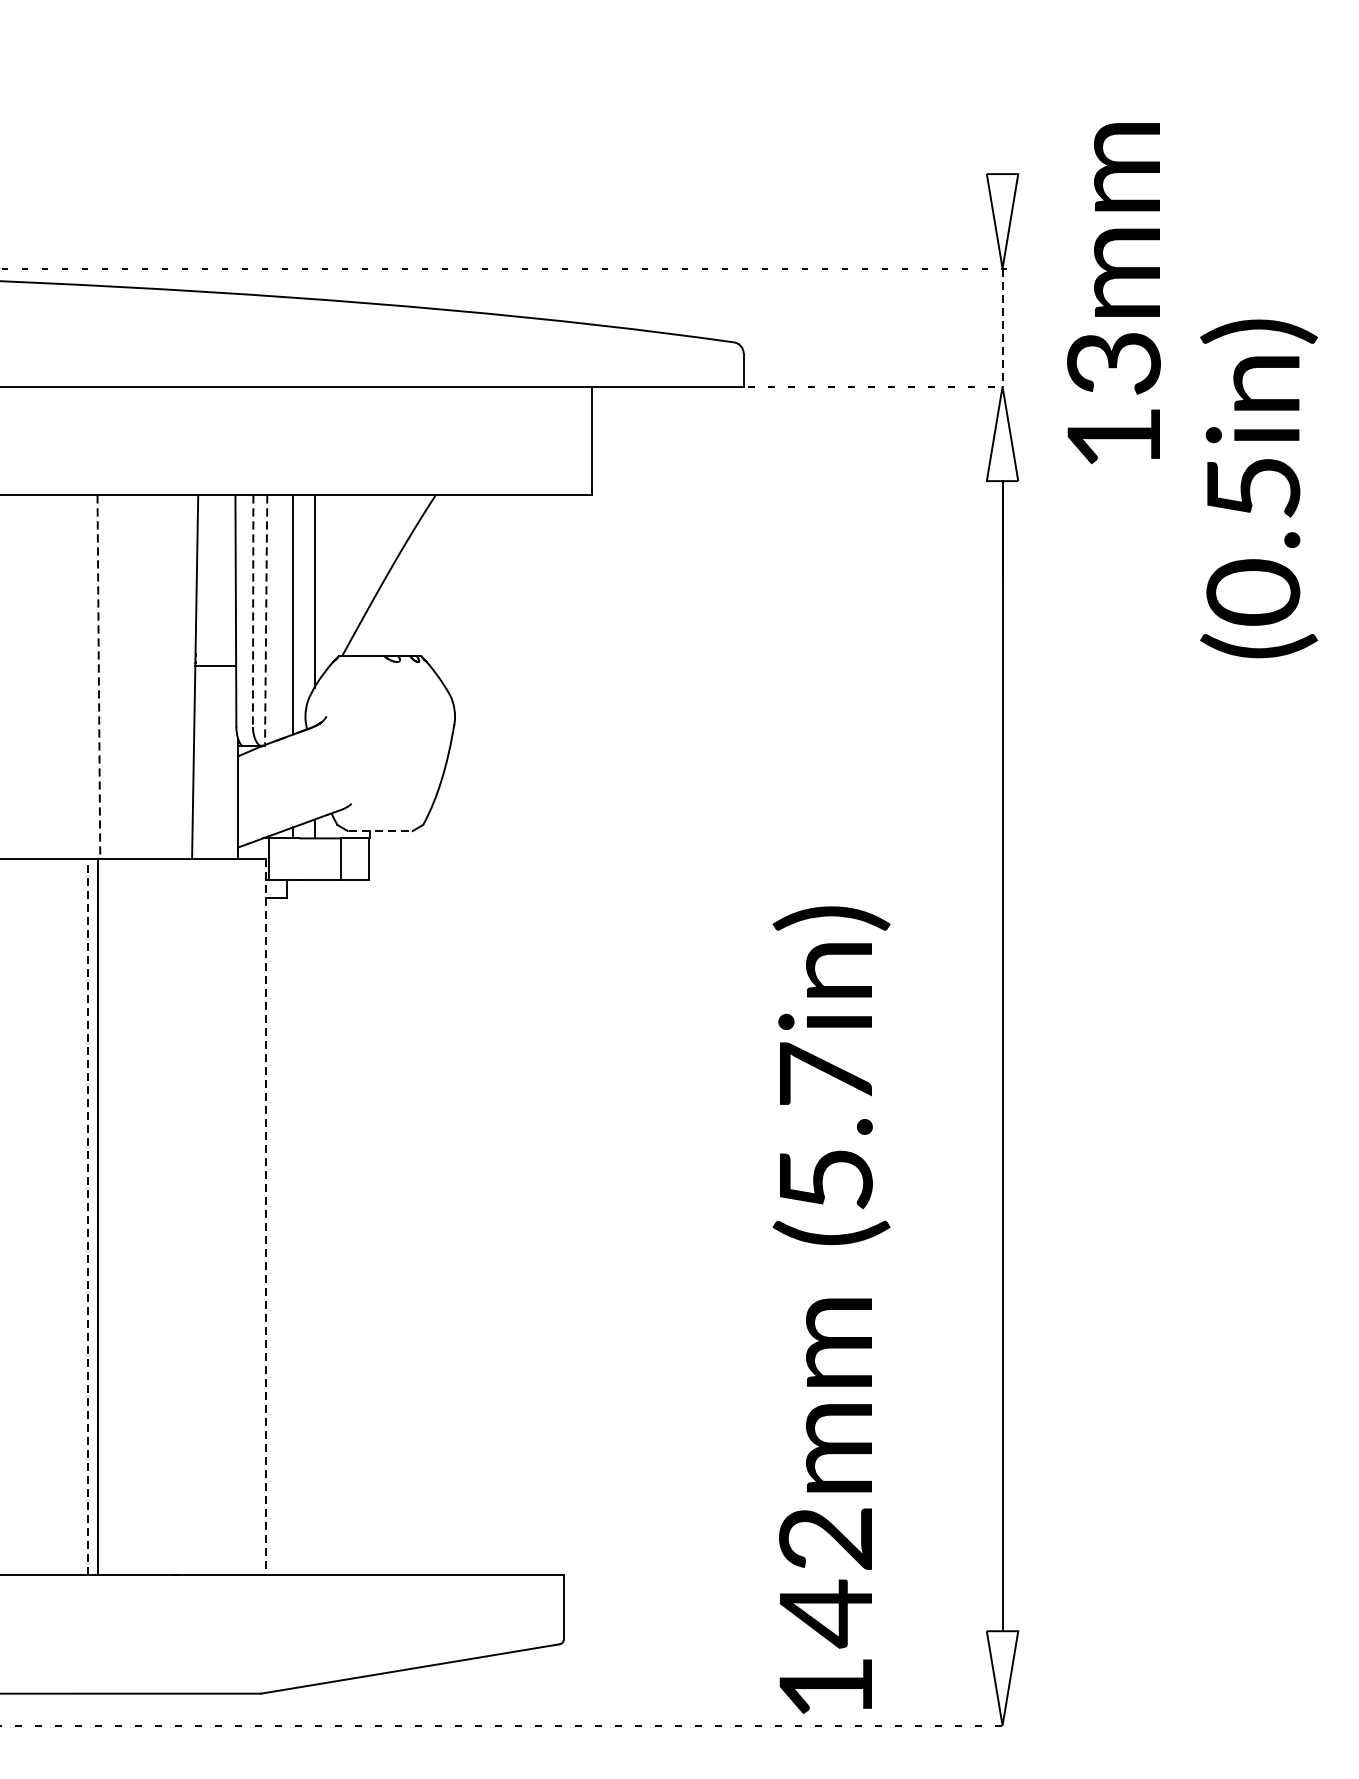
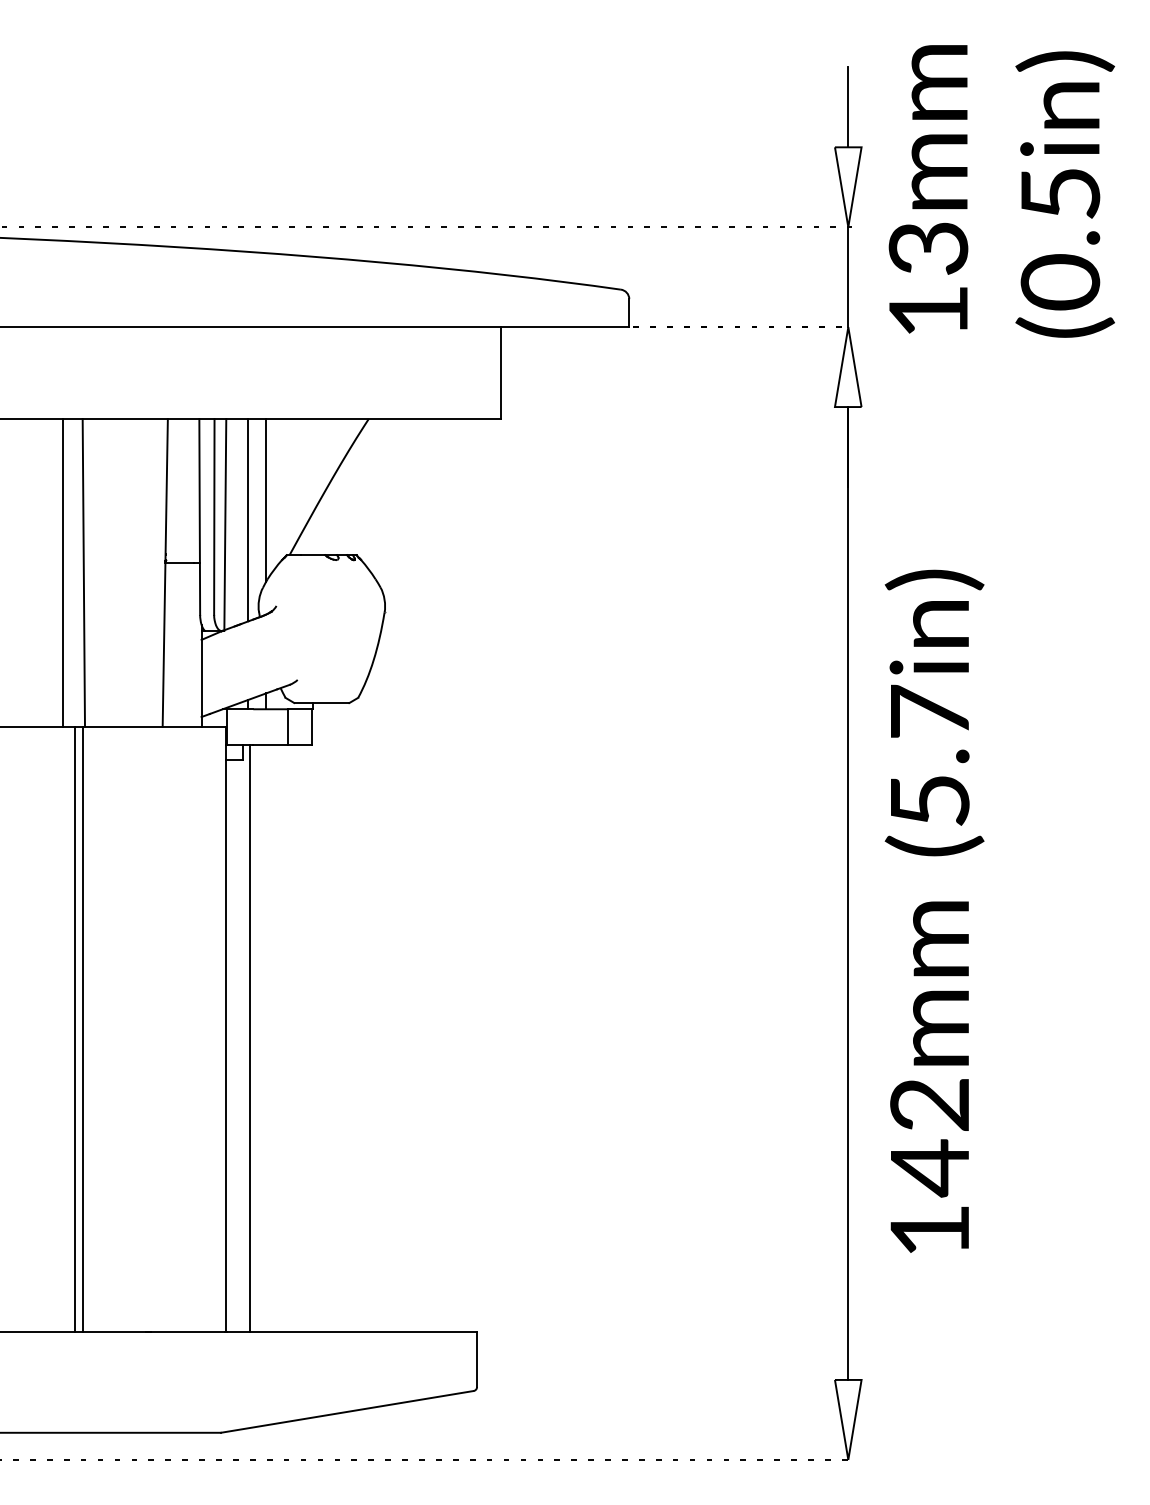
line: (1002, 127) -> (848, 107), added
text: (1113, 293) -> (928, 189), moved
line: (1002, 328) -> (848, 277), dashed -> solid
text: (1258, 488) -> (1064, 194), moved
line: (253, 611) -> (214, 517), dashed -> solid
line: (266, 619) -> (225, 524), dashed -> solid
line: (73, 676) -> (62, 572), added
line: (98, 676) -> (83, 572), dashed -> solid
line: (379, 831) -> (321, 703), dashed -> solid
line: (87, 1216) -> (74, 1029), dashed -> solid
line: (266, 1216) -> (225, 1029), dashed -> solid
line: (294, 1227) -> (249, 1038), added
text: (831, 1309) -> (934, 910), moved

